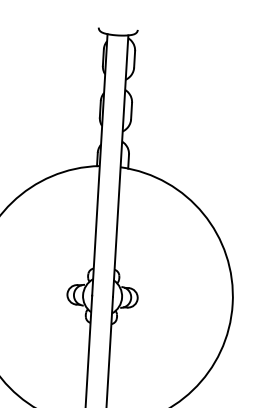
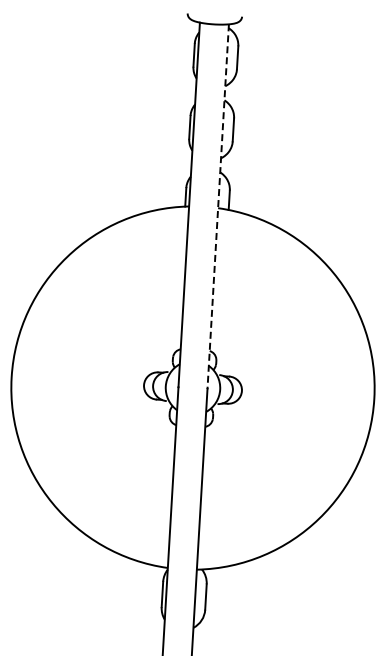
line: (120, 166) -> (218, 206), solid -> dashed

